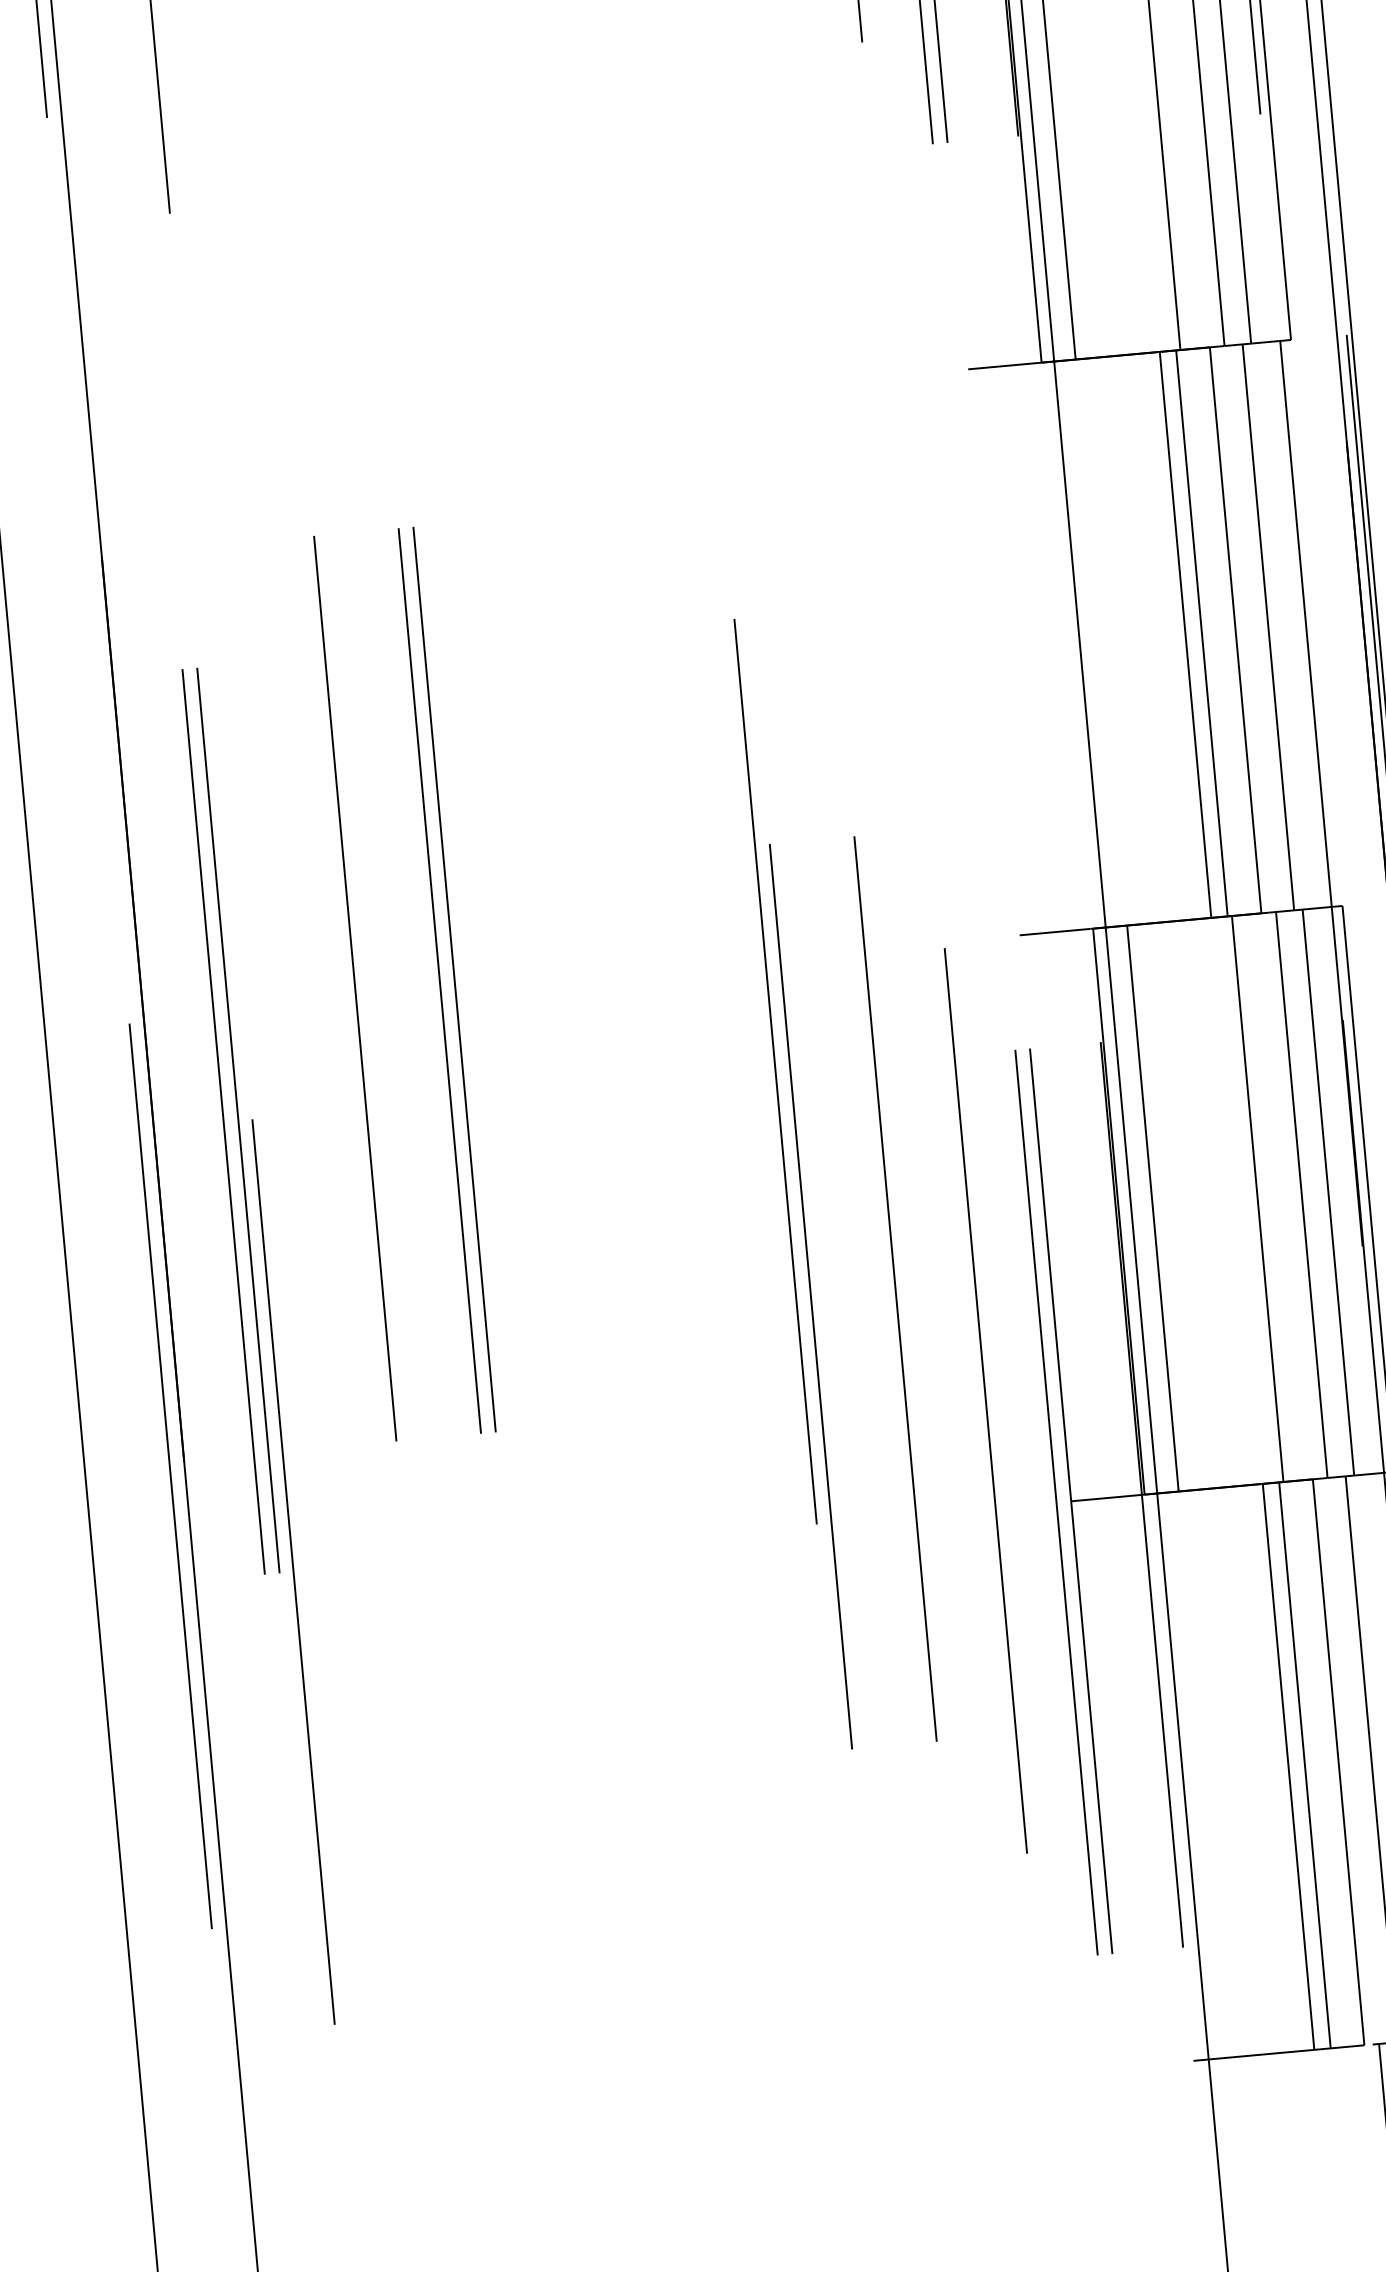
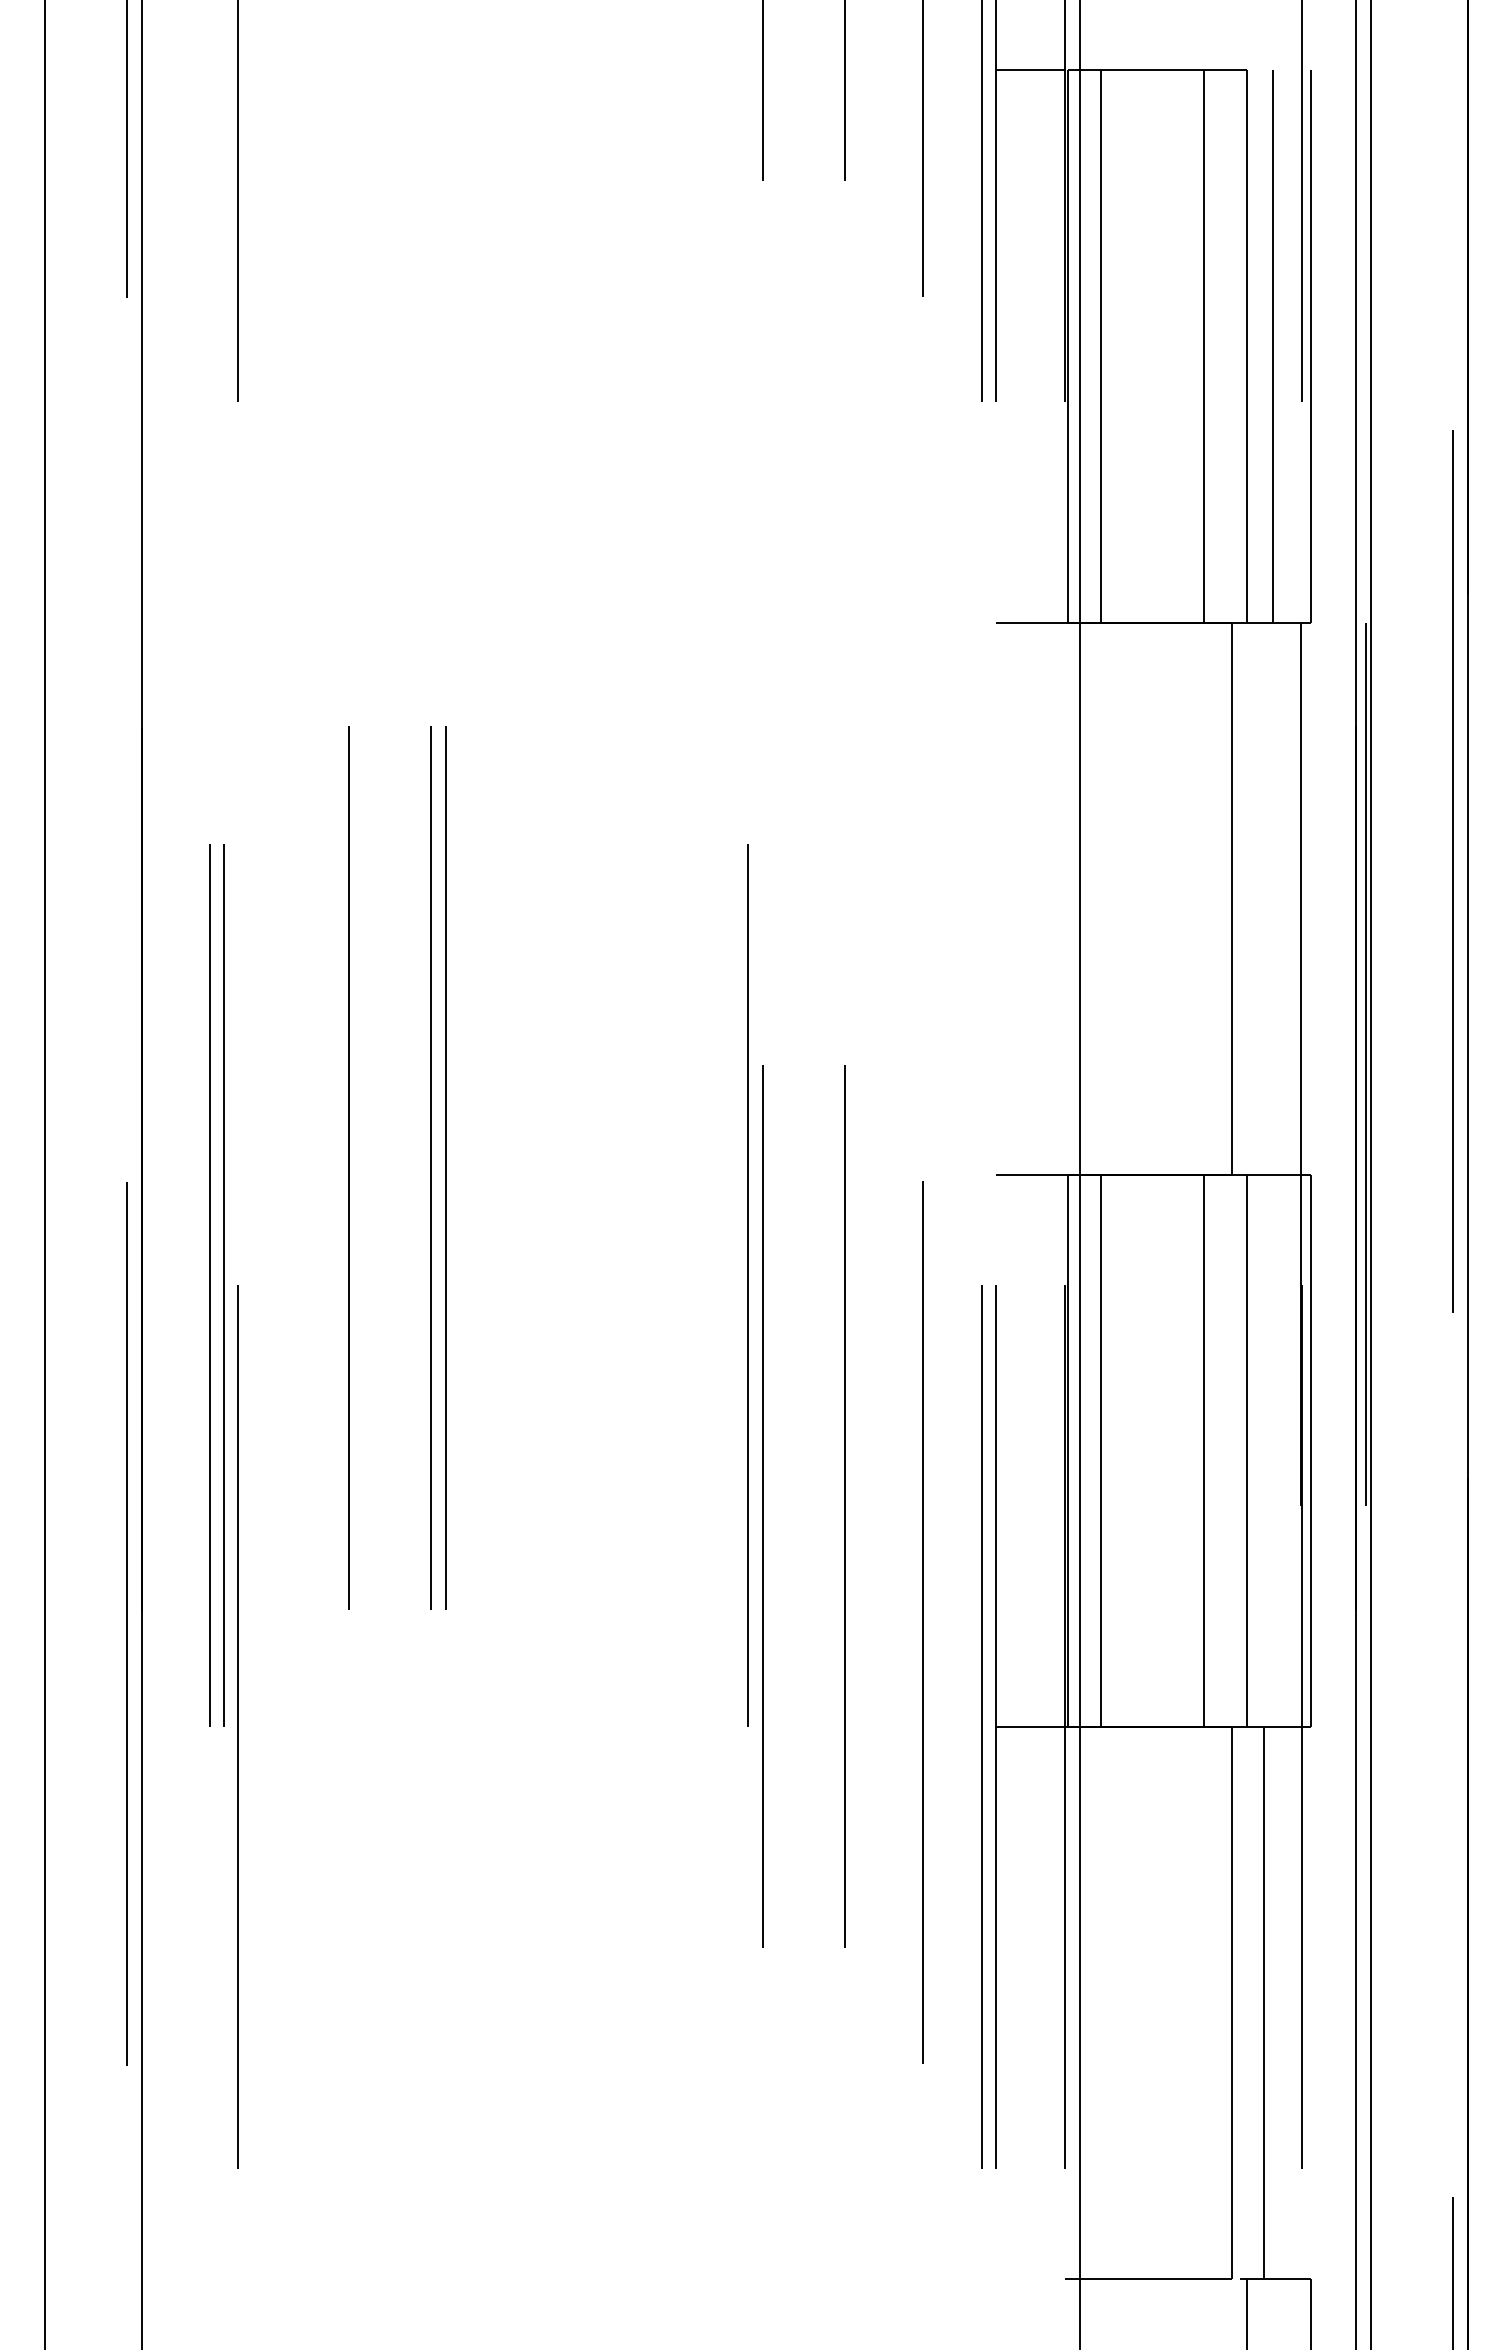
line: (1268, 626) -> (1264, 898), removed
line: (1201, 633) -> (1199, 898), removed
line: (1185, 634) -> (1183, 898), removed
line: (1328, 1191) -> (1272, 1450), removed
line: (1305, 1765) -> (1199, 2003), removed
line: (1288, 1767) -> (1183, 2003), removed

